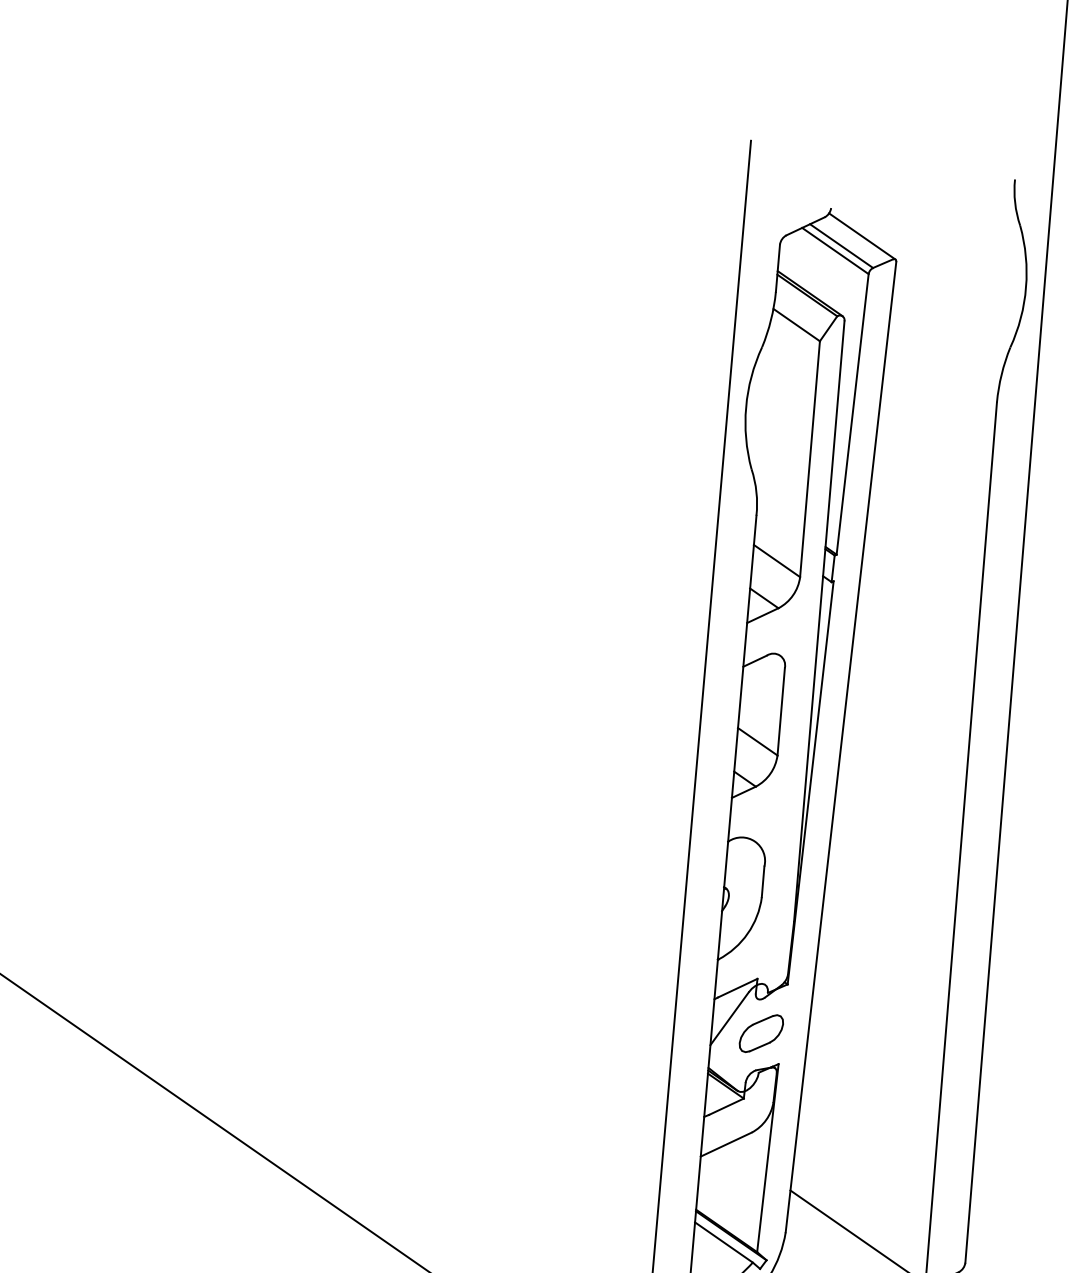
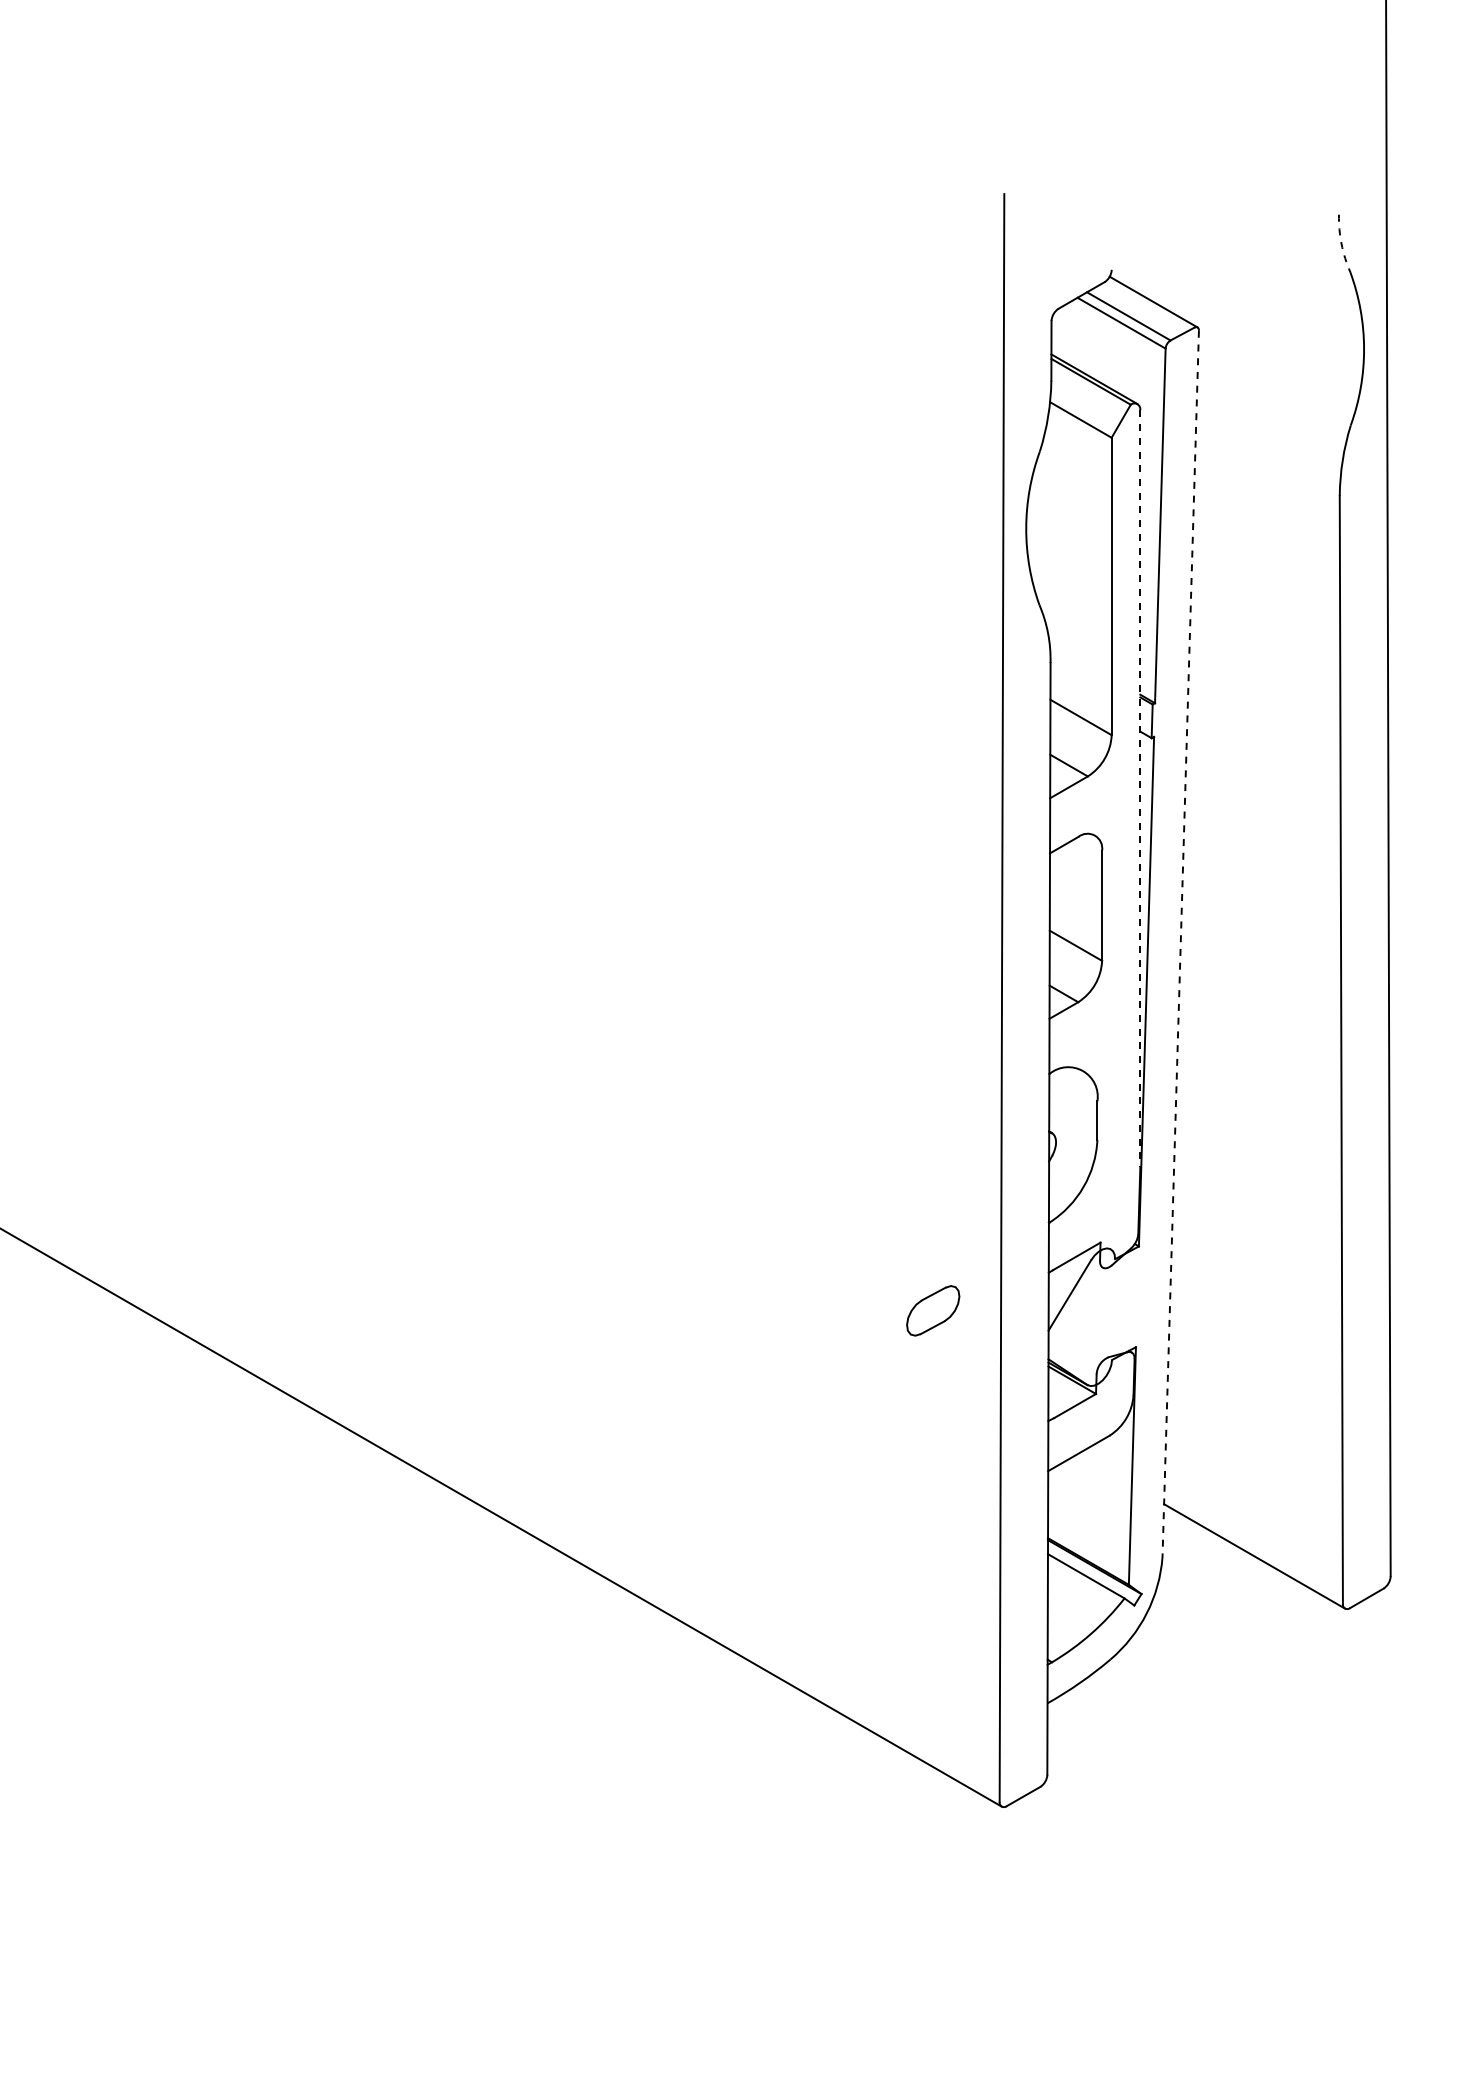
arc: (1015, 203) -> (1341, 244), solid -> dashed
line: (819, 621) -> (1140, 788), solid -> dashed
line: (840, 747) -> (1180, 944), solid -> dashed
part: (761, 1033) -> (933, 1310), moved

